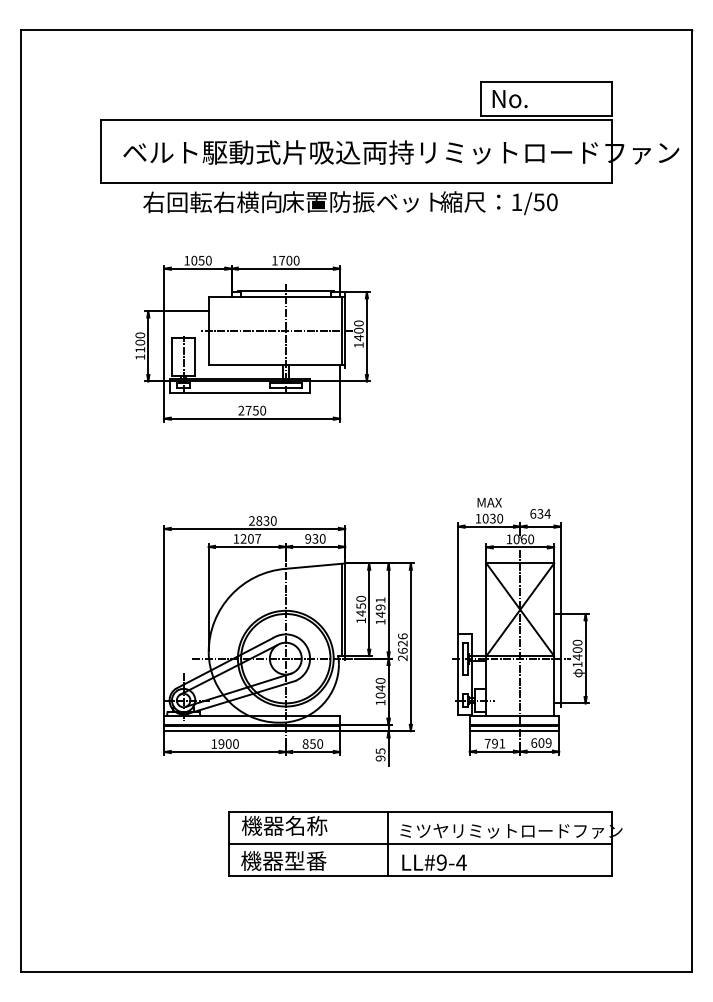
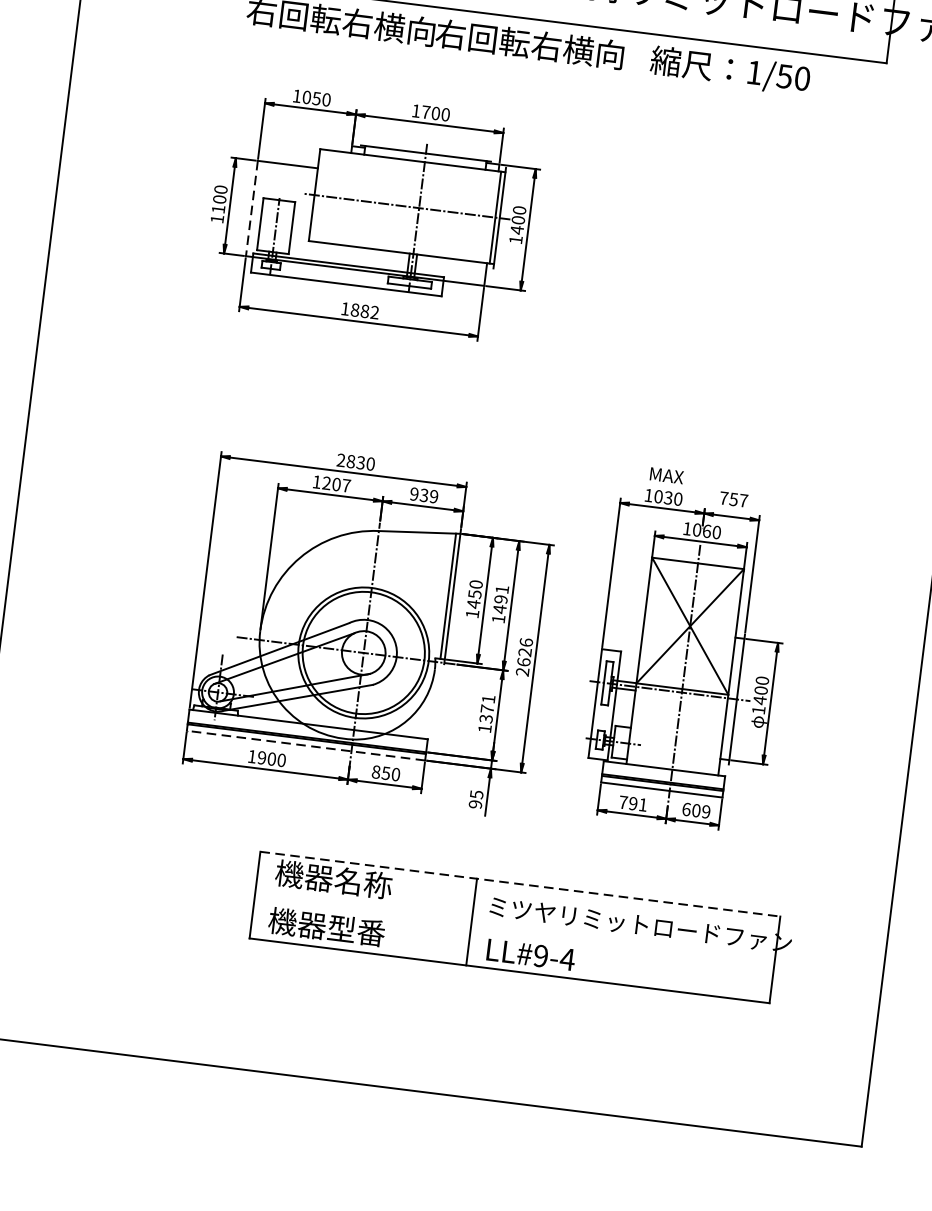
text: (362, 201) -> (545, 45), 床置防振ベット -> 右回転右横向
line: (164, 346) -> (251, 208), solid -> dashed
text: (252, 410) -> (360, 310), 2750 -> 1882
text: (540, 513) -> (733, 499), 634 -> 757
text: (322, 538) -> (433, 496), 930 -> 939
text: (380, 688) -> (487, 709), 1040 -> 1371
line: (252, 731) -> (306, 746), solid -> dashed
line: (420, 812) -> (520, 884), solid -> dashed
line: (419, 844) -> (513, 927), removed

